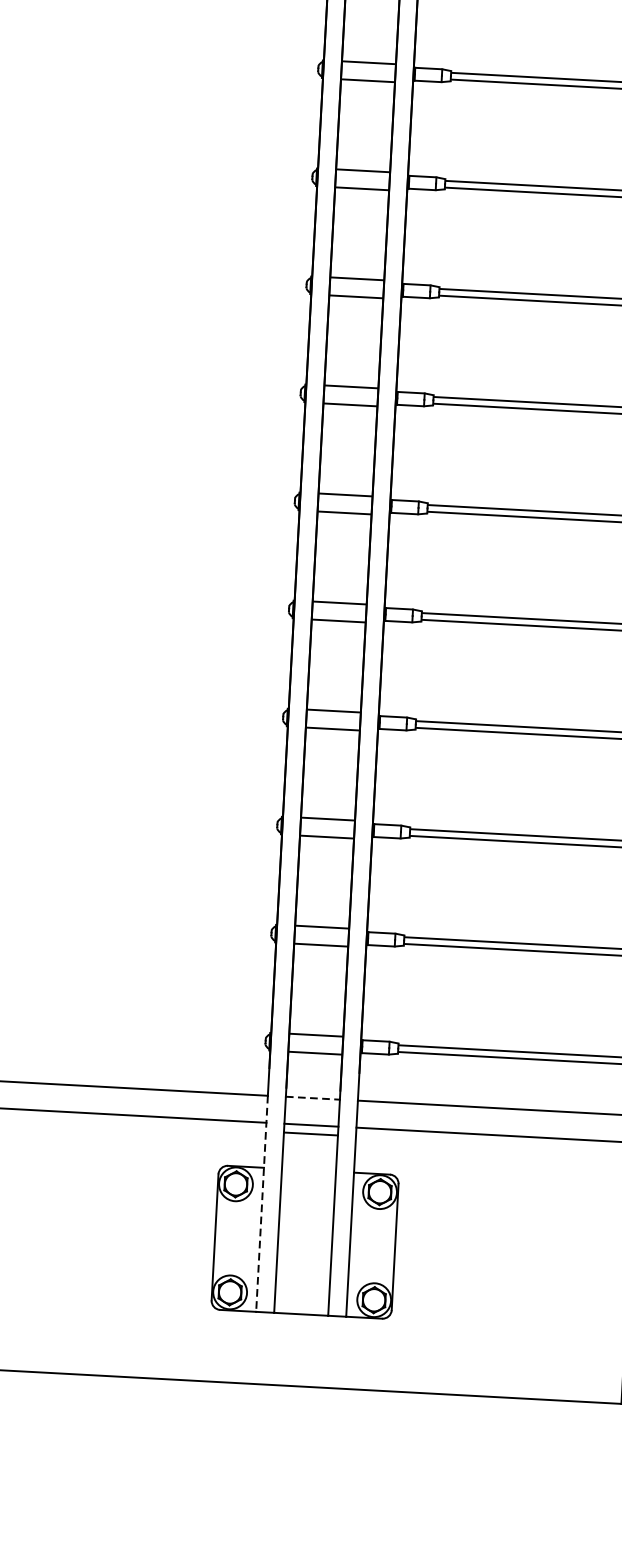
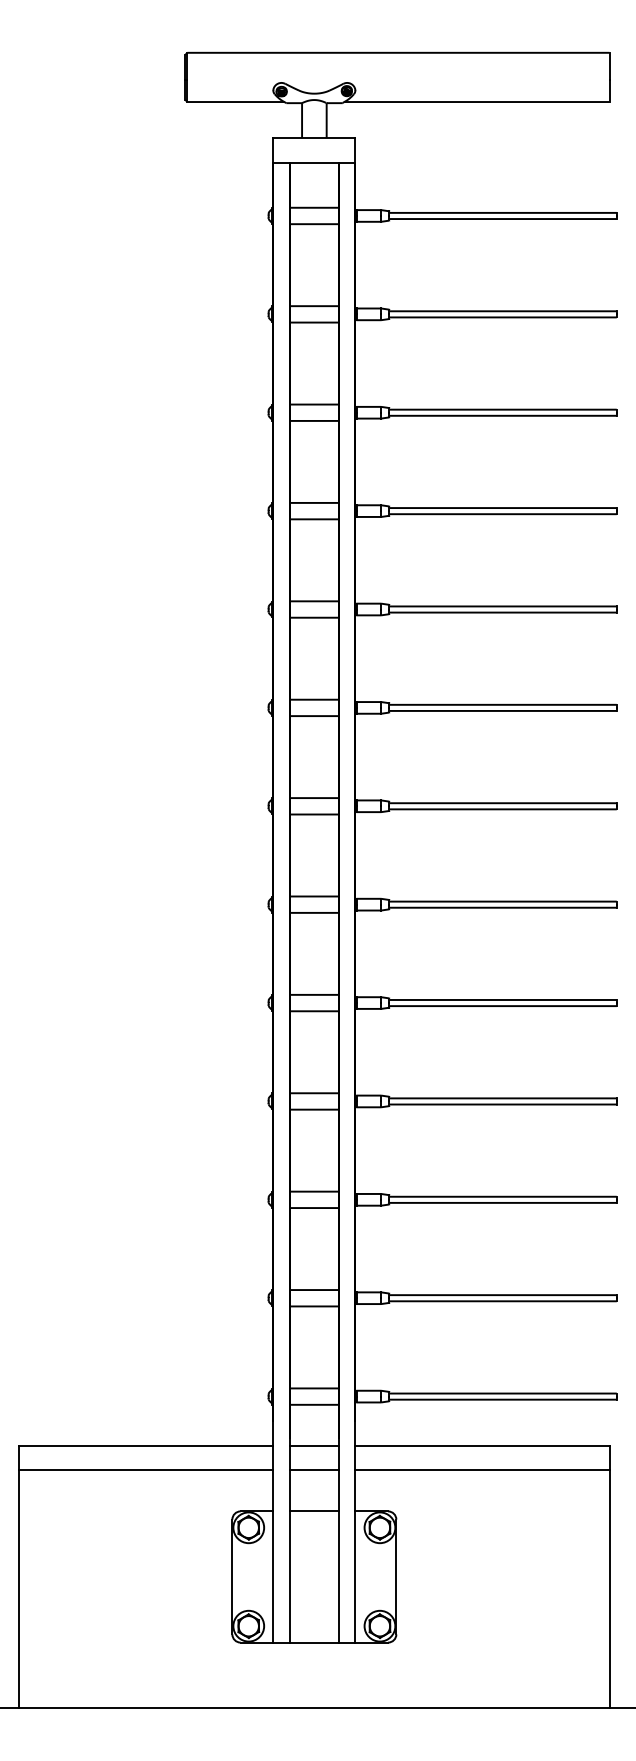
line: (313, 1097) -> (314, 1445), dashed -> solid
line: (310, 1134) -> (313, 1511), moved
line: (262, 1204) -> (273, 1544), dashed -> solid

